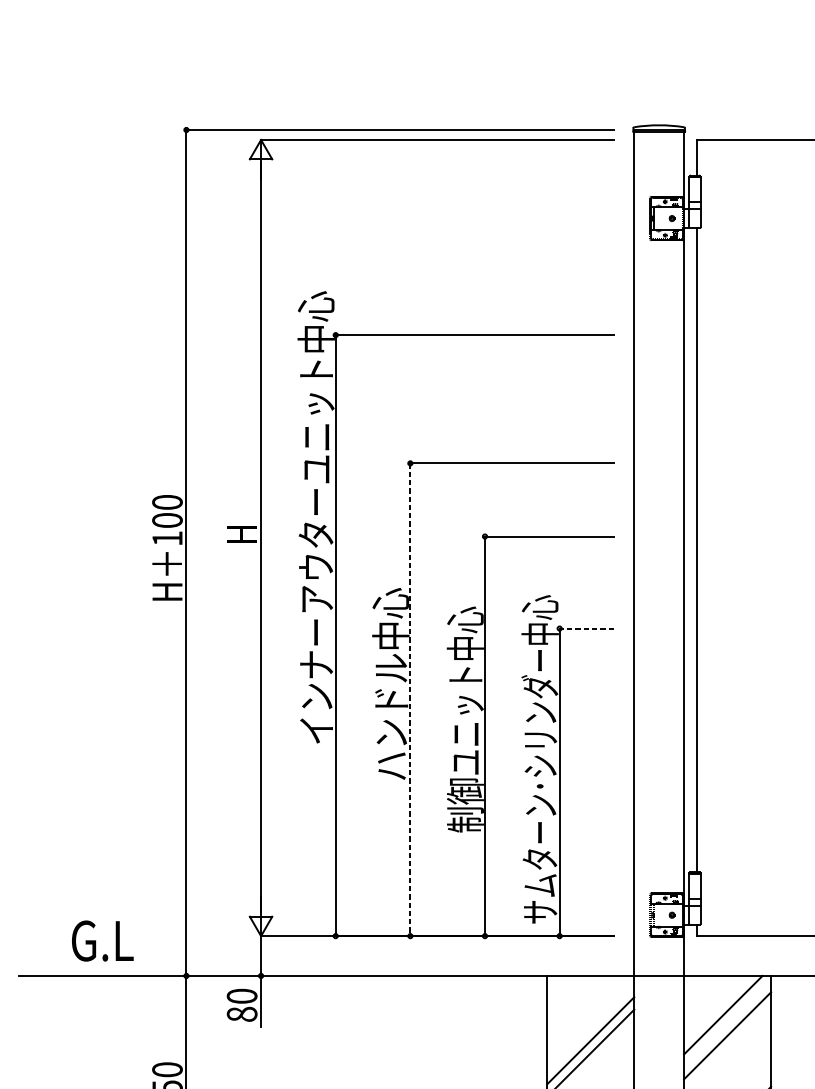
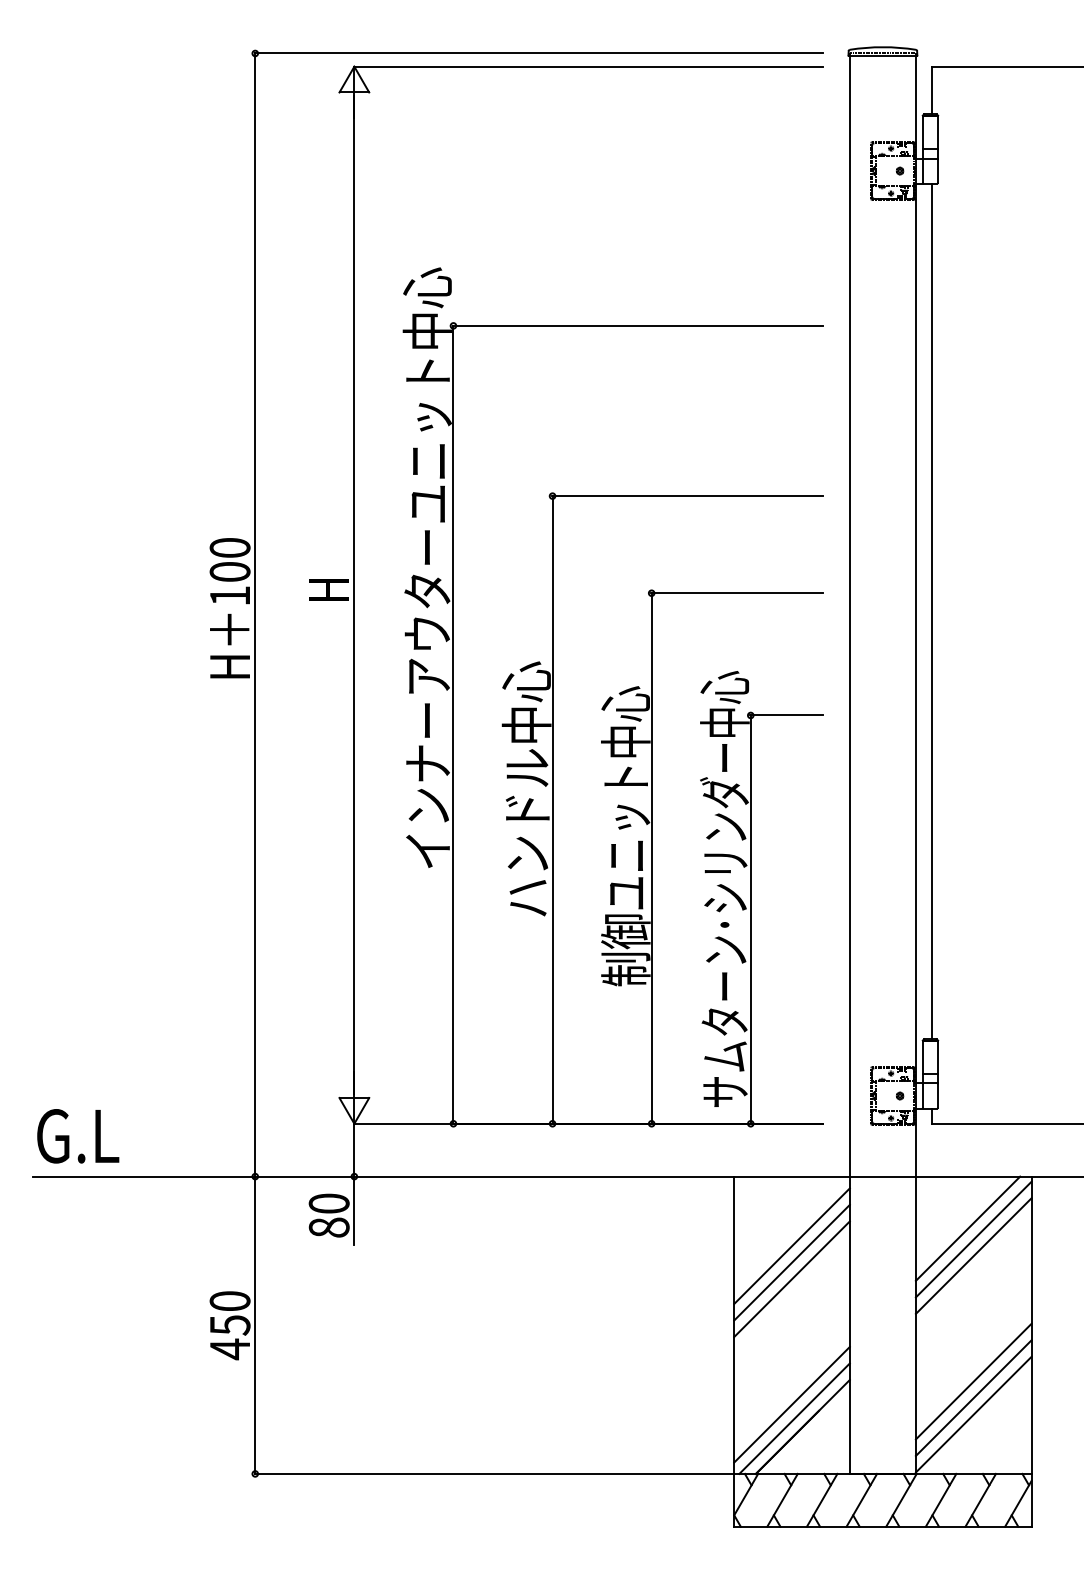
line: (585, 628) -> (785, 715), dashed -> solid
line: (410, 699) -> (552, 809), dashed -> solid
text: (103, 941) -> (78, 1136), moved
line: (727, 1023) -> (973, 1239), added
line: (590, 1028) -> (791, 1246), added

